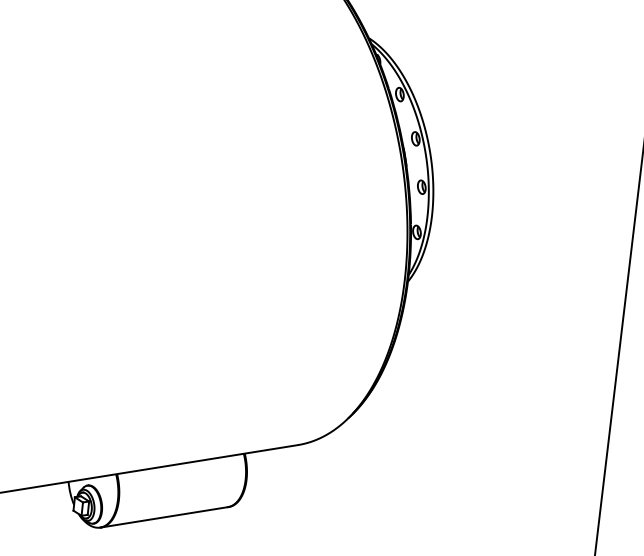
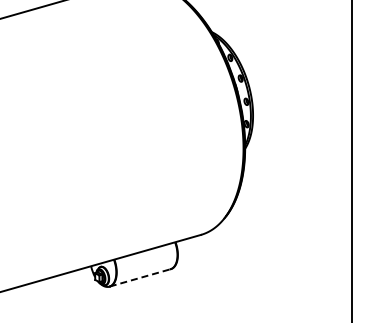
line: (165, 516) -> (140, 277), solid -> dashed

